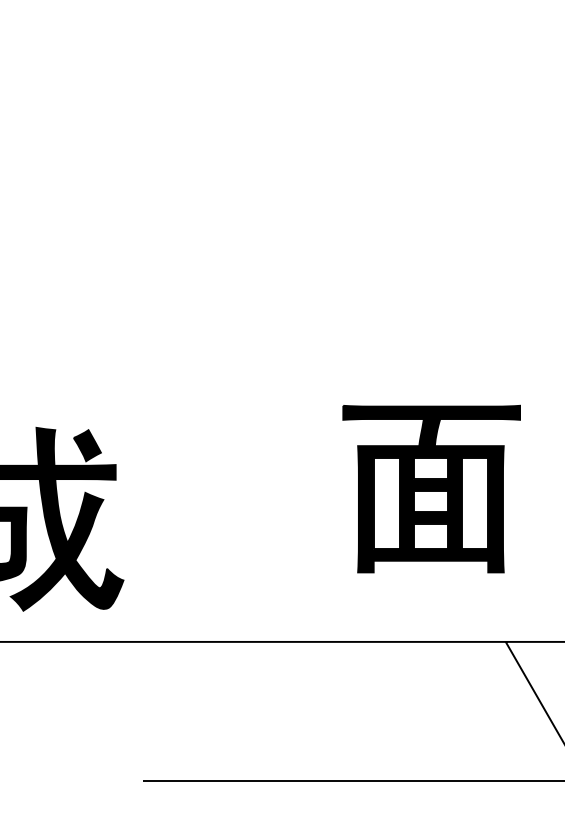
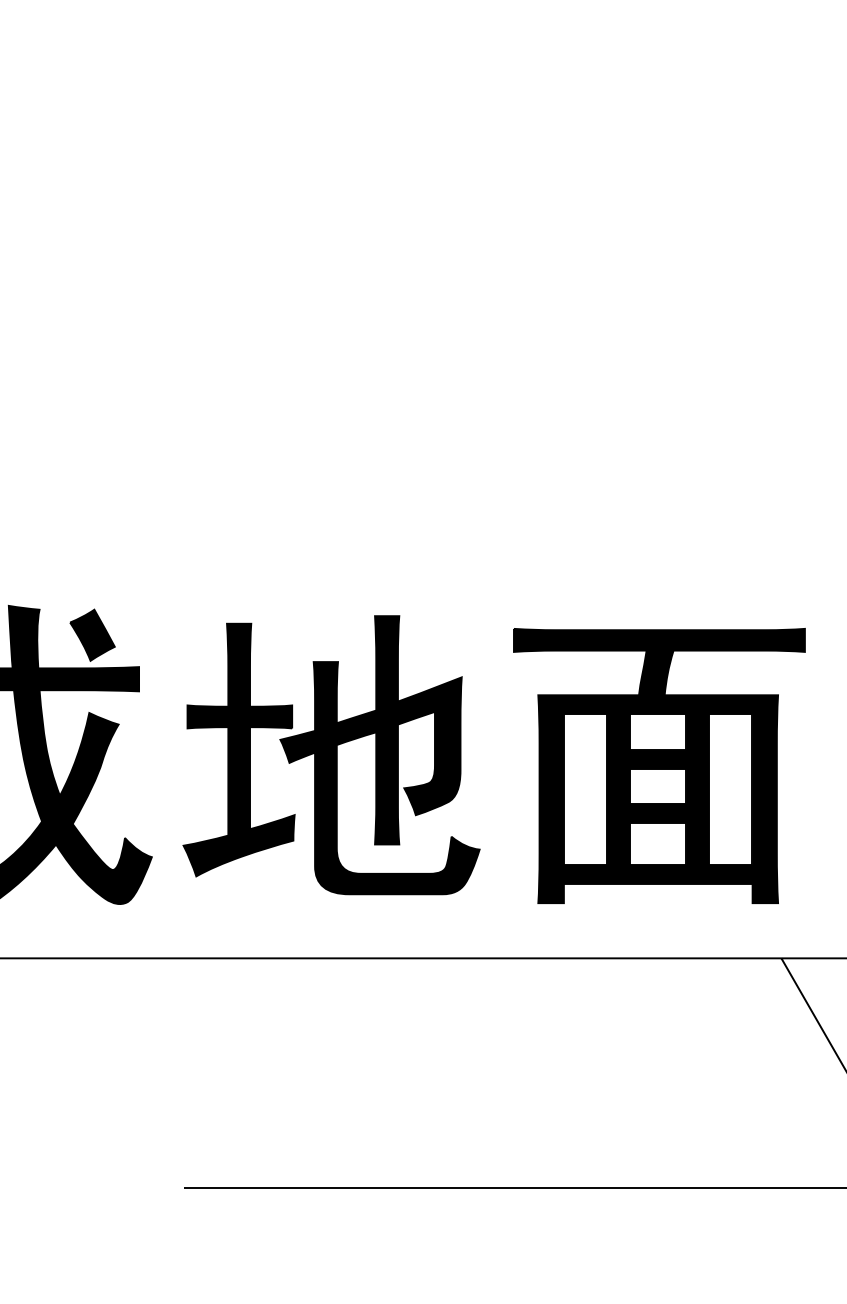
part: (431, 488) -> (659, 765), moved
part: (232, 518) -> (331, 755), added

